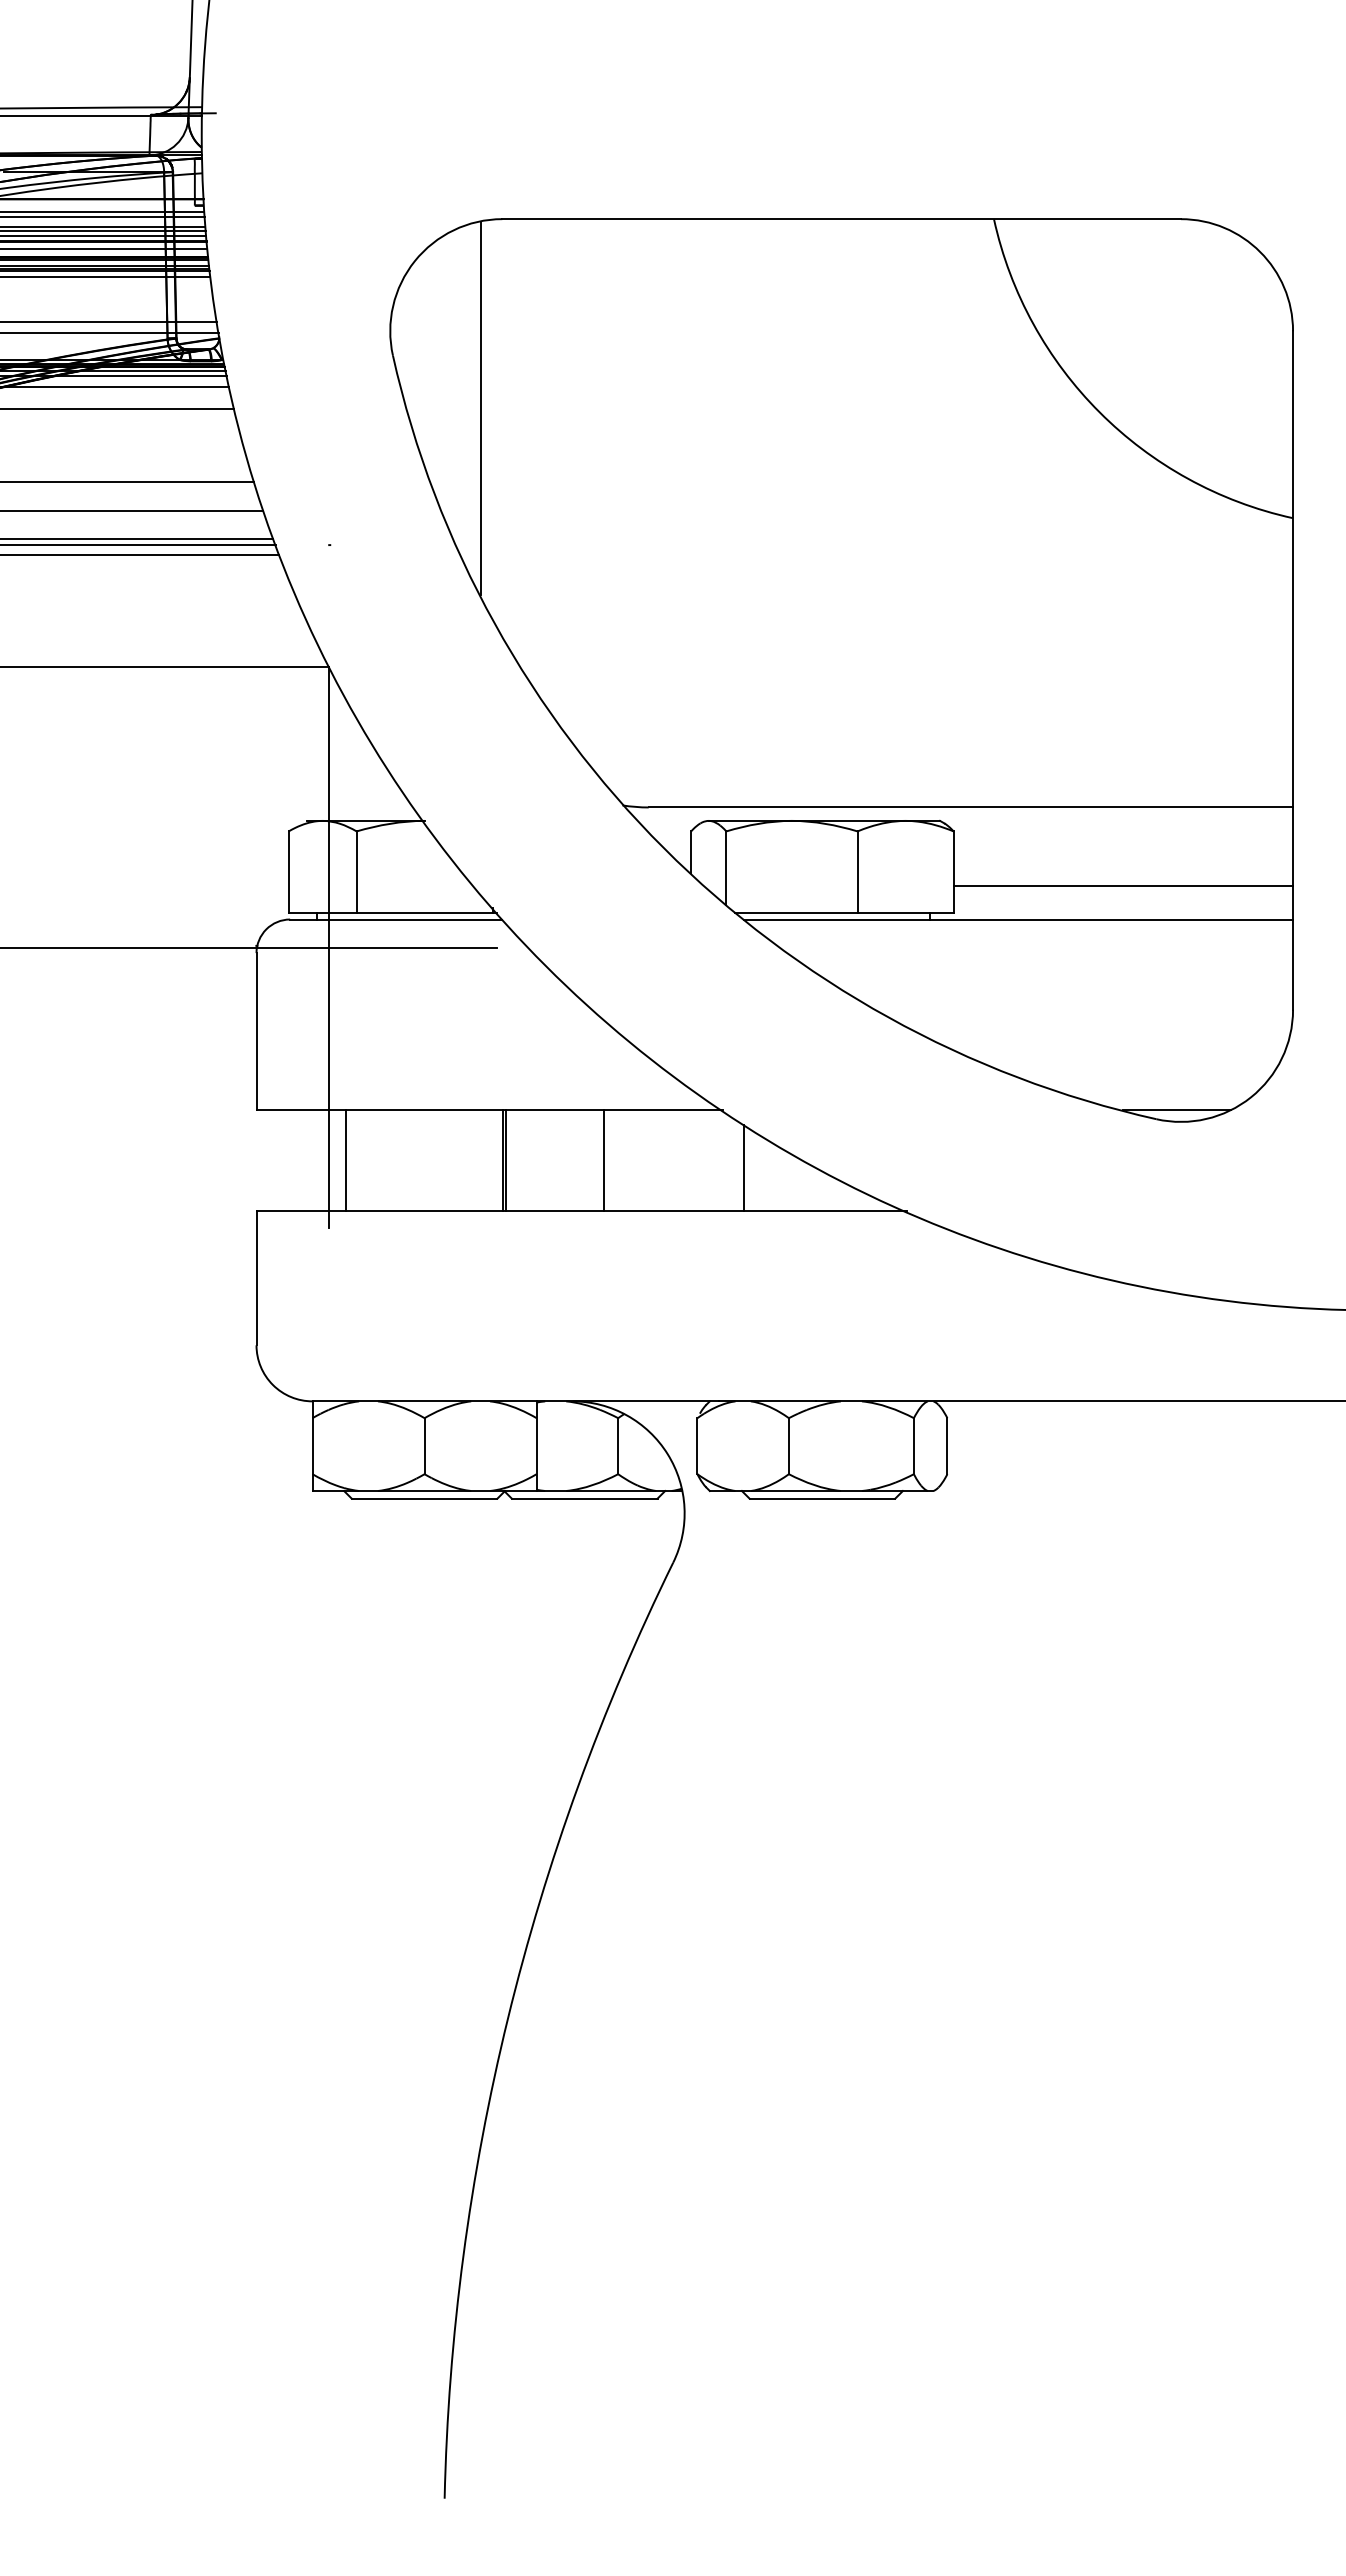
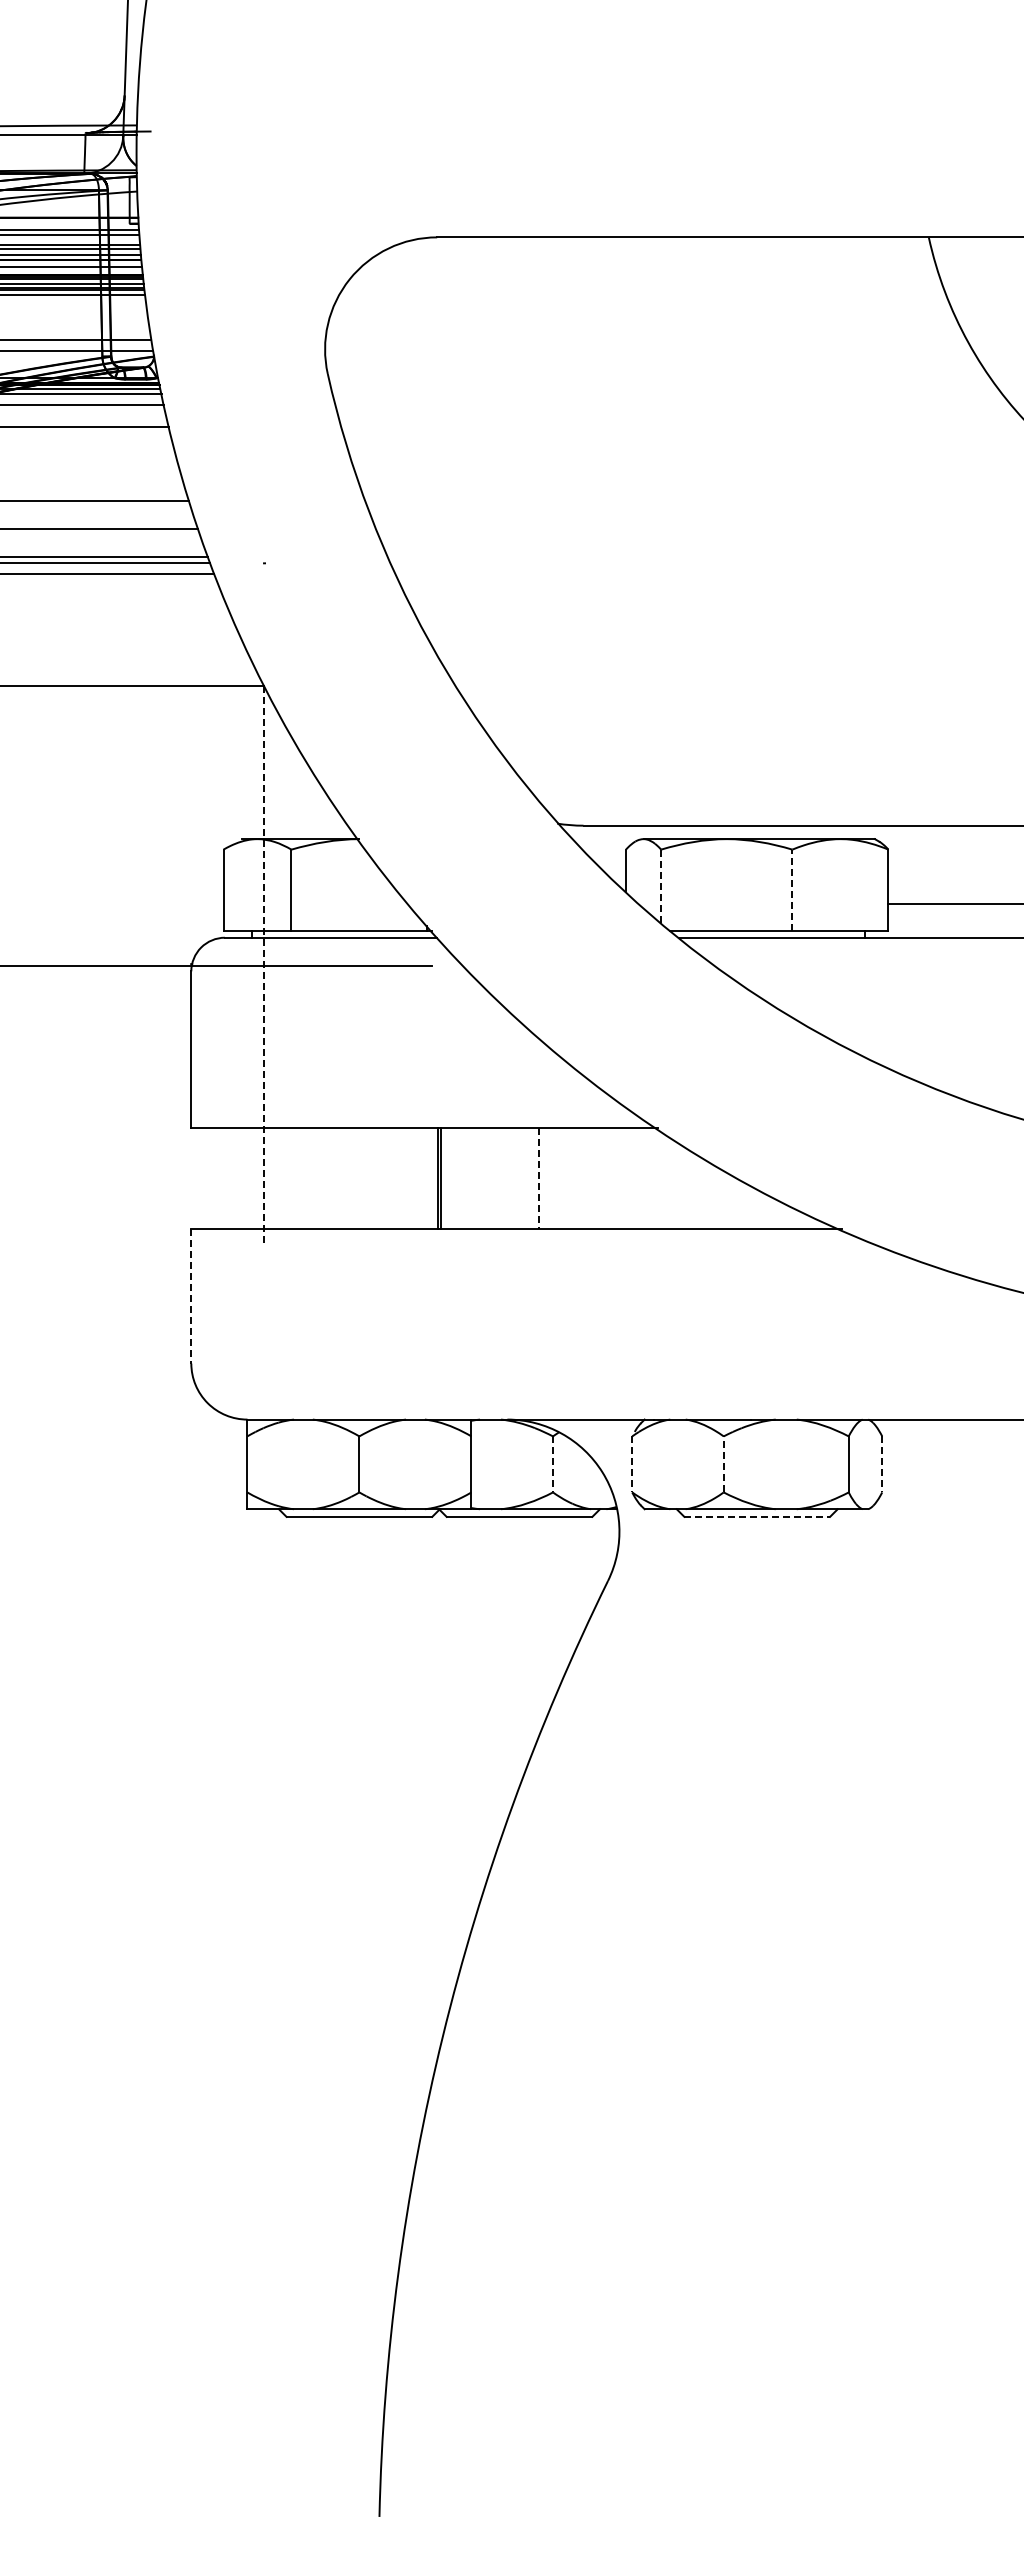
line: (480, 408) -> (415, 426), removed
line: (726, 868) -> (661, 886), solid -> dashed
line: (857, 872) -> (792, 890), solid -> dashed
line: (329, 948) -> (264, 966), solid -> dashed
line: (346, 1160) -> (281, 1178), removed
line: (603, 1160) -> (538, 1178), solid -> dashed
line: (743, 1167) -> (678, 1185), removed
line: (256, 1278) -> (191, 1296), solid -> dashed
line: (788, 1445) -> (723, 1463), solid -> dashed
line: (618, 1446) -> (553, 1464), solid -> dashed
line: (697, 1446) -> (632, 1464), solid -> dashed
line: (947, 1446) -> (882, 1464), solid -> dashed
line: (822, 1498) -> (757, 1516), solid -> dashed

